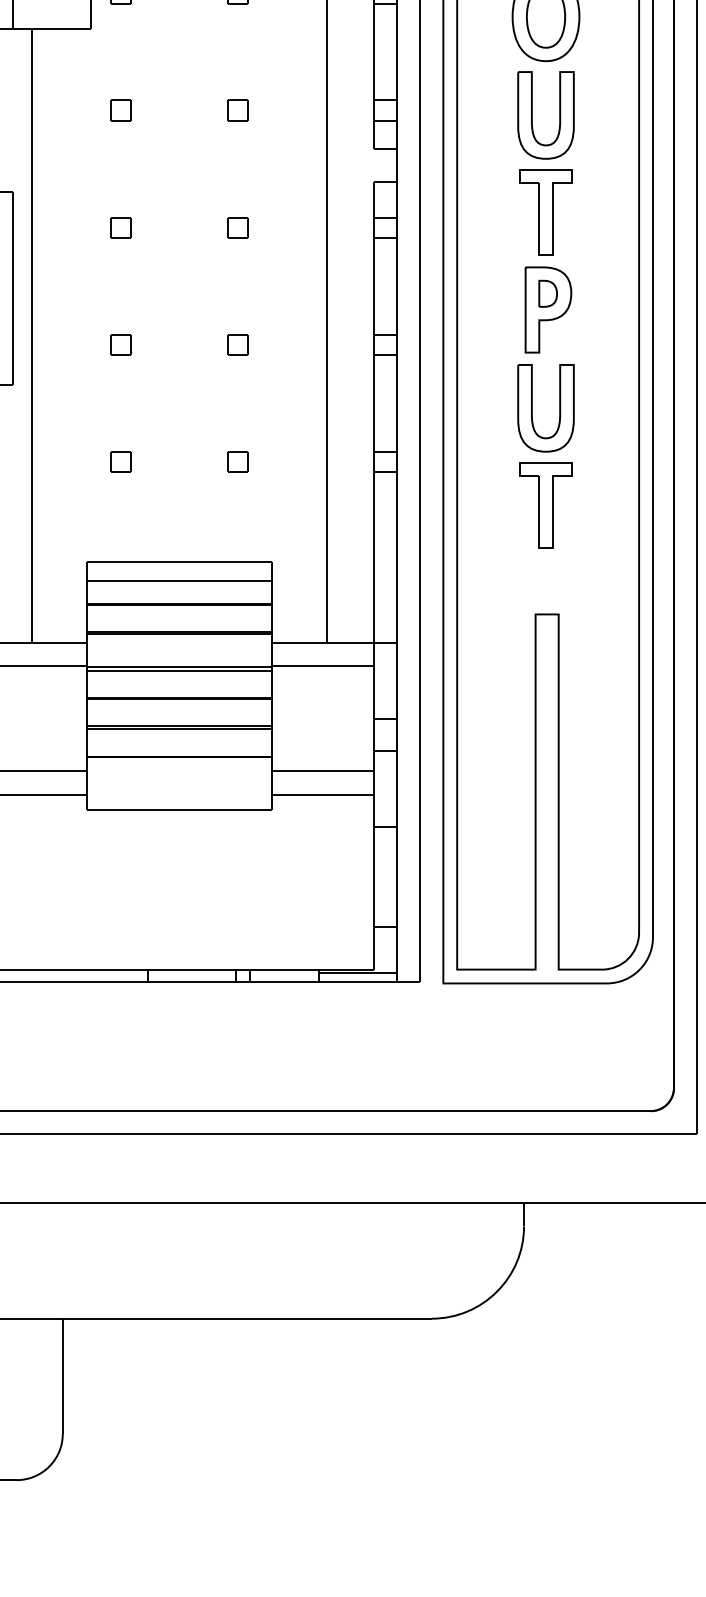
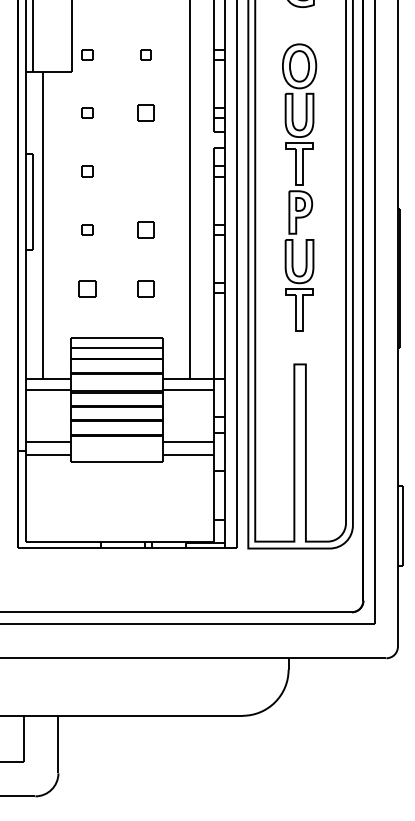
part: (237, 109) -> (145, 112), size x1.6
part: (237, 227) -> (145, 171), removed
part: (237, 344) -> (145, 229), size x1.6
part: (121, 460) -> (87, 287), size x1.6
part: (237, 460) -> (145, 287), size x1.6

